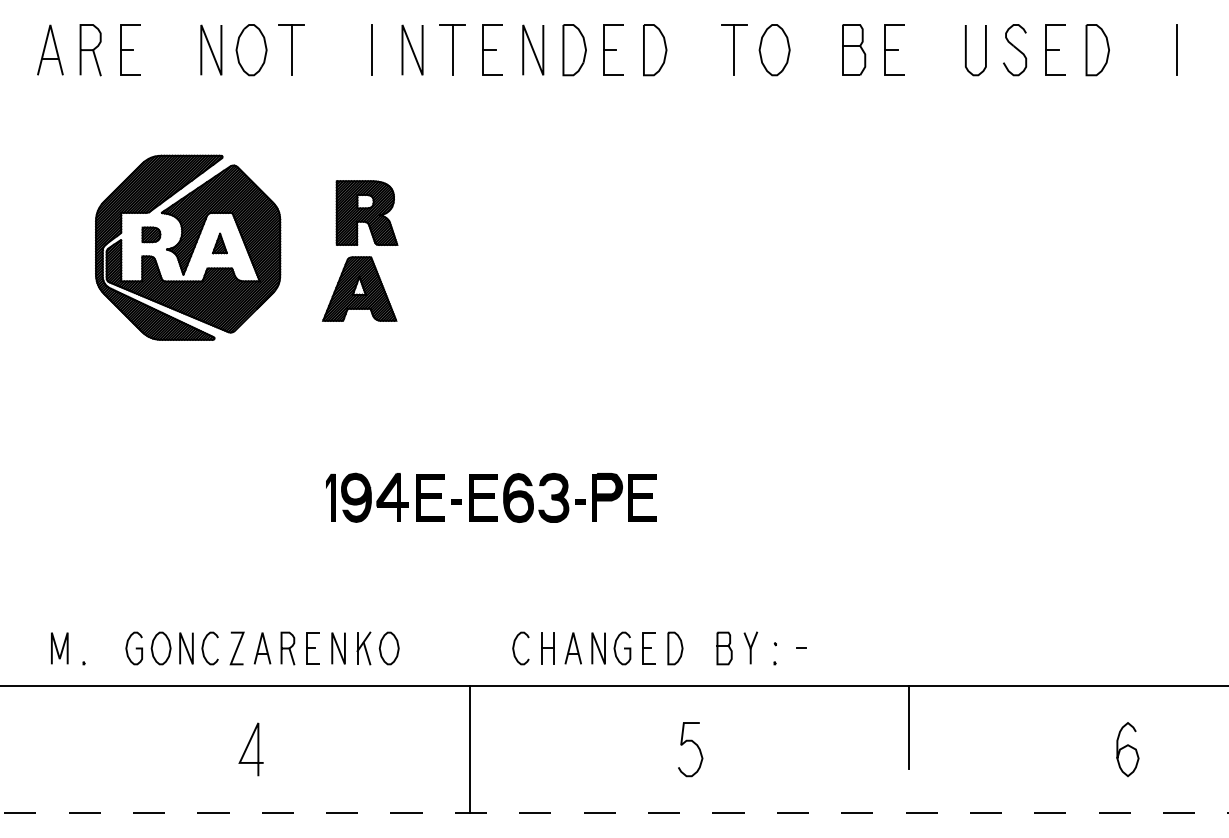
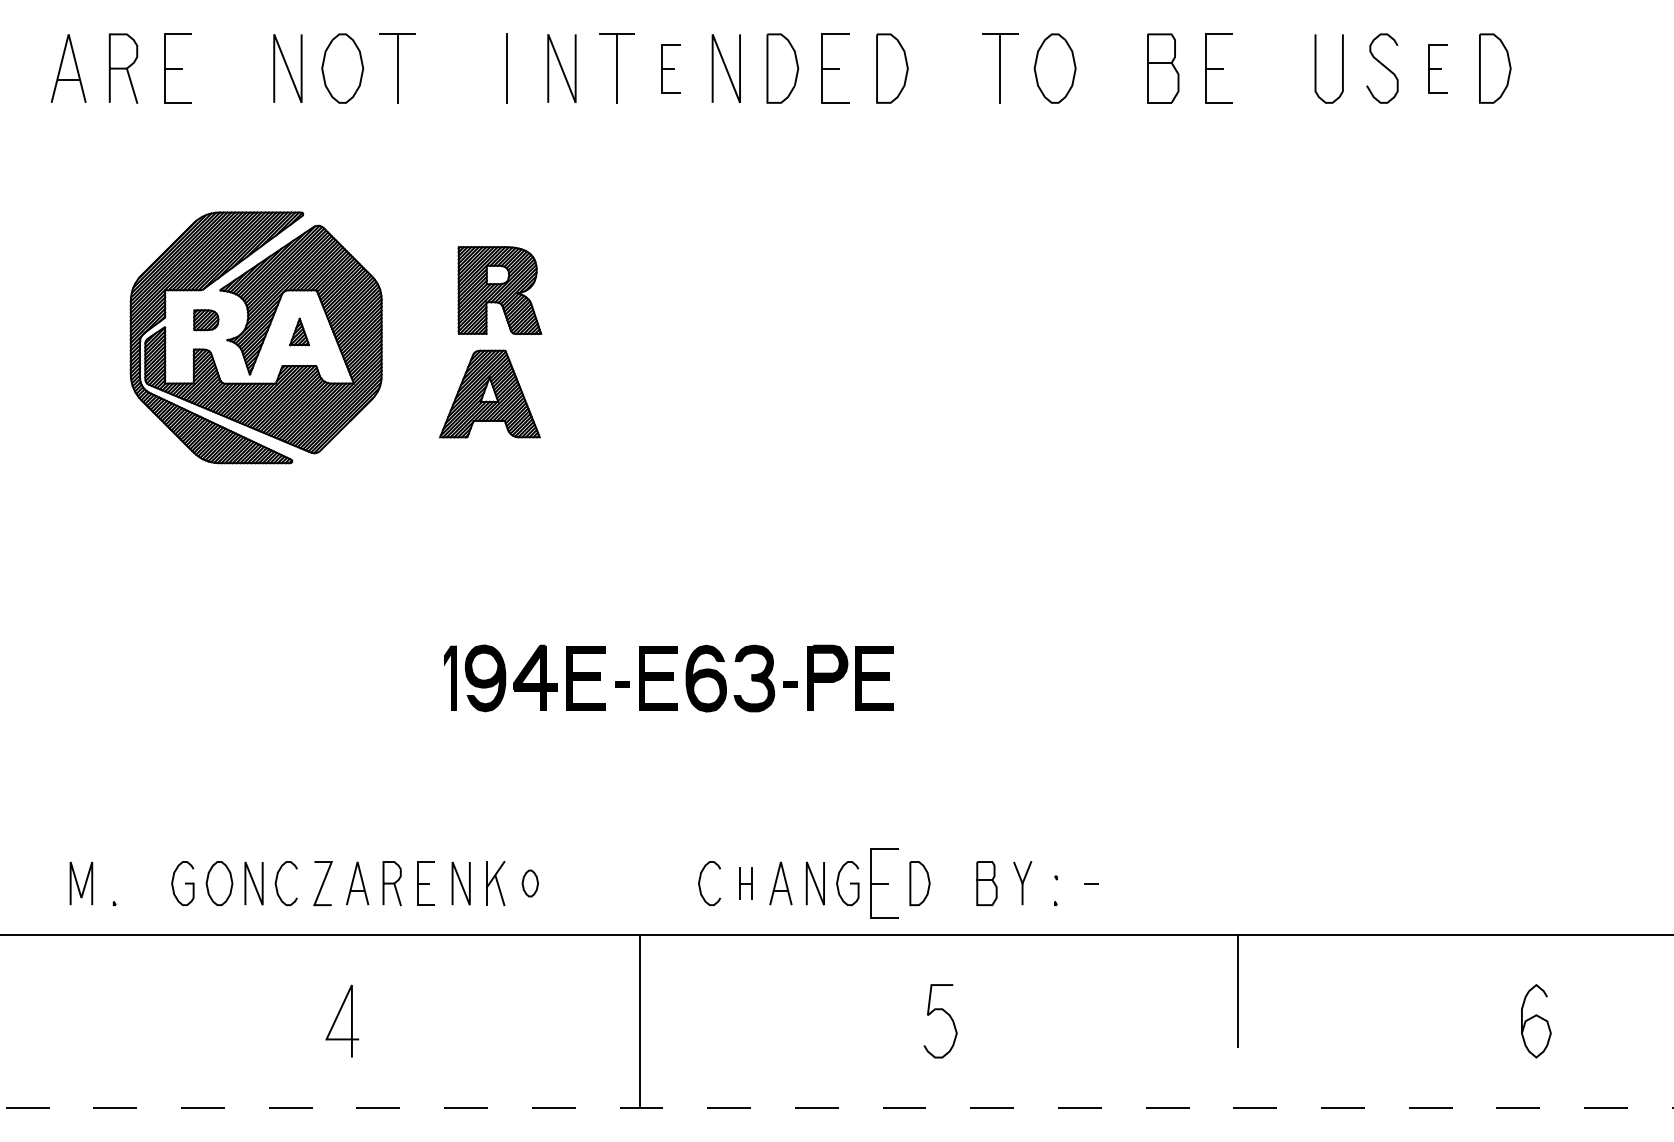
part: (492, 50) -> (670, 68), size x0.7
part: (1056, 50) -> (1438, 68), size x0.7
line: (1177, 50) -> (1603, 68), removed
part: (389, 648) -> (530, 883), size x0.6
part: (548, 648) -> (746, 883), size x0.7
part: (648, 648) -> (883, 883), size x1.6

